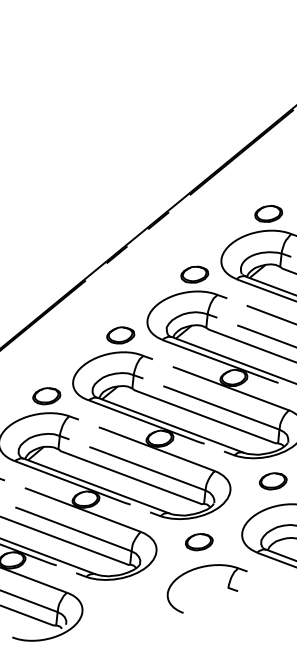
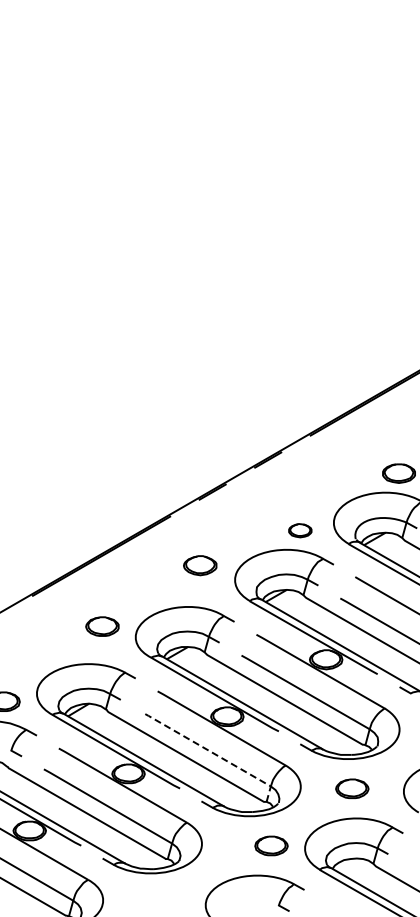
part: (194, 274) -> (300, 530), size x0.7
part: (120, 335) -> (200, 565), moved
part: (46, 396) -> (102, 626), moved
line: (154, 470) -> (214, 753), solid -> dashed
part: (199, 541) -> (271, 845), moved

